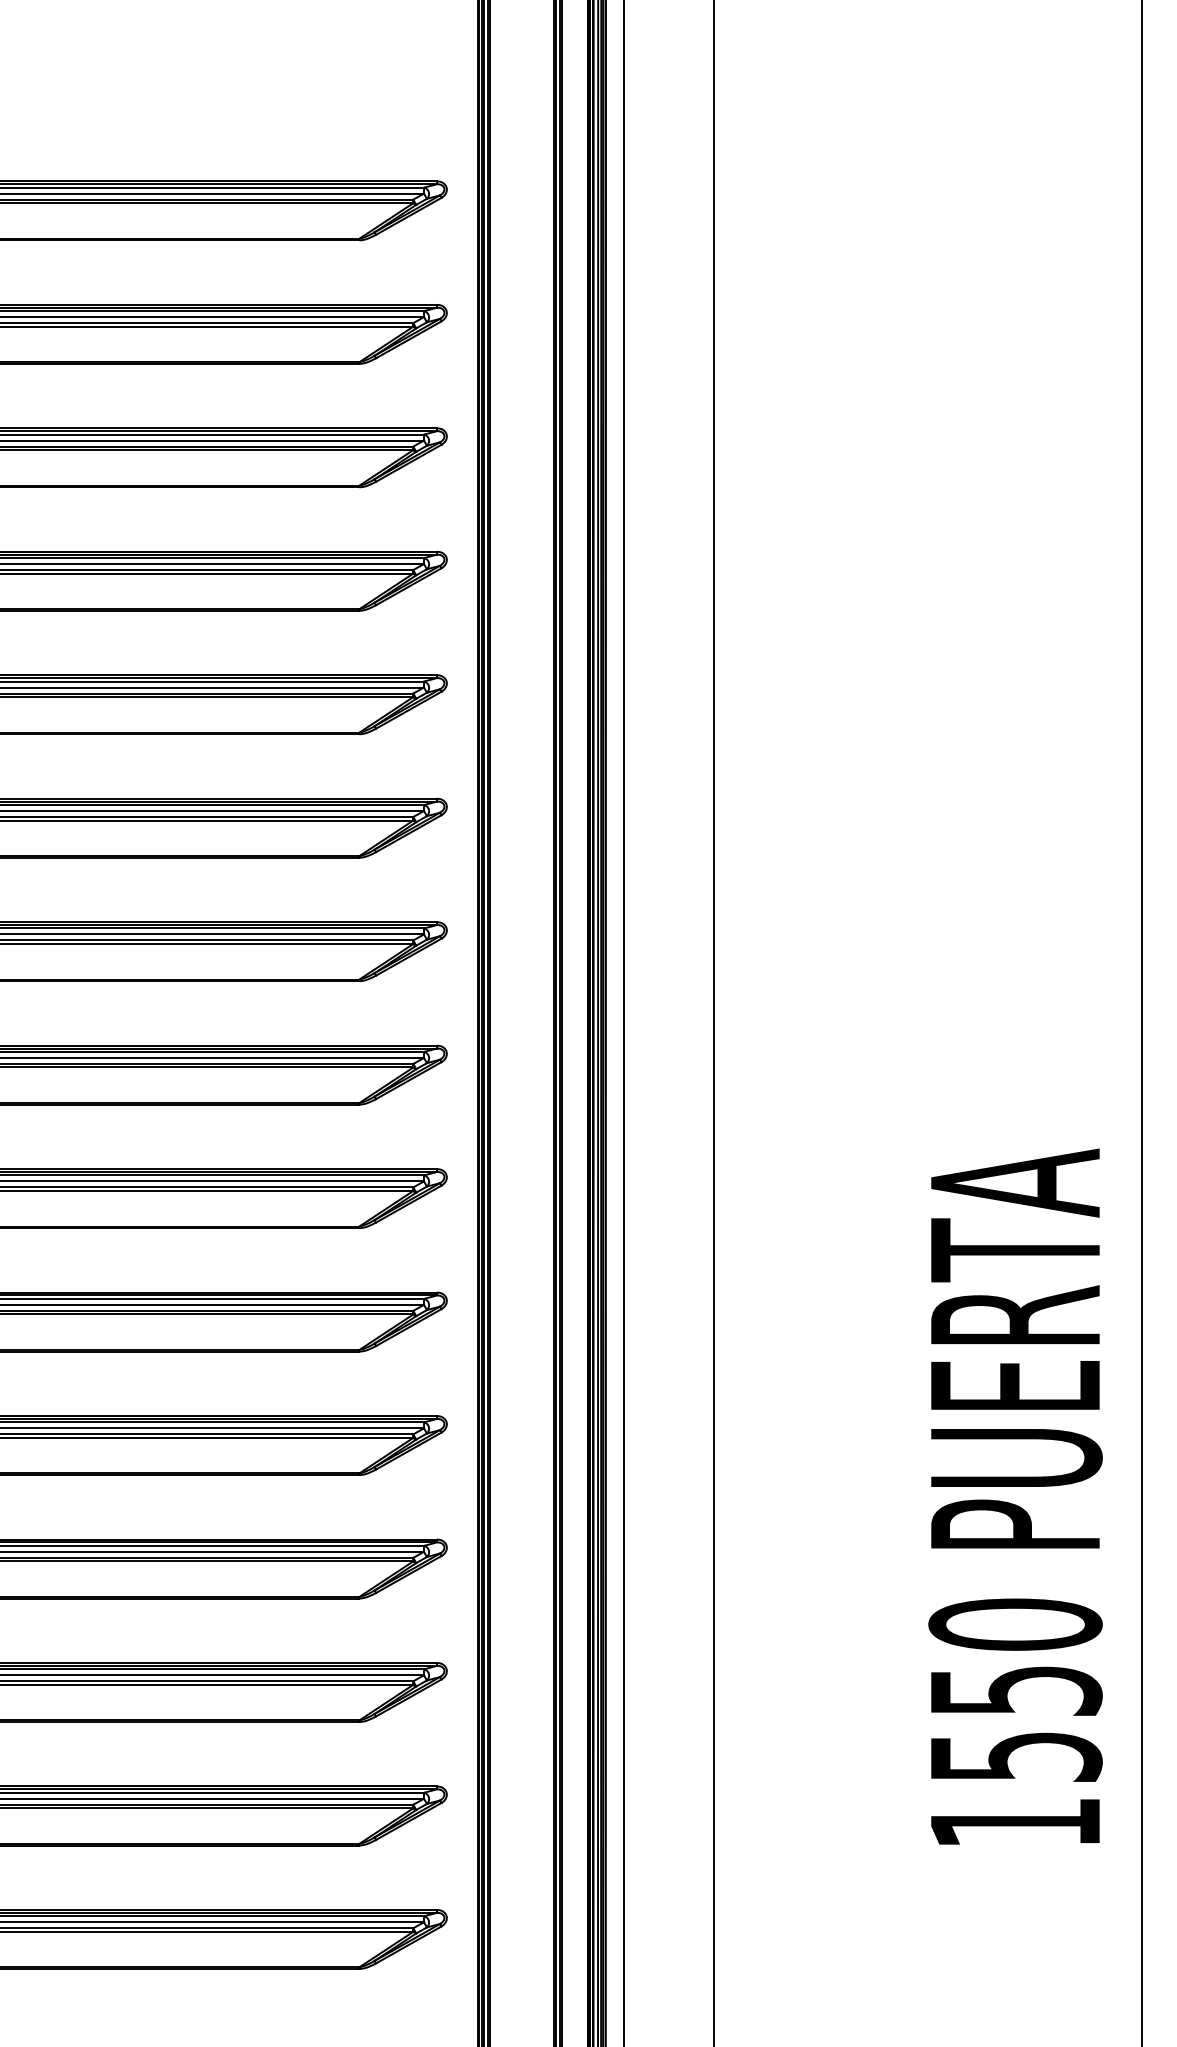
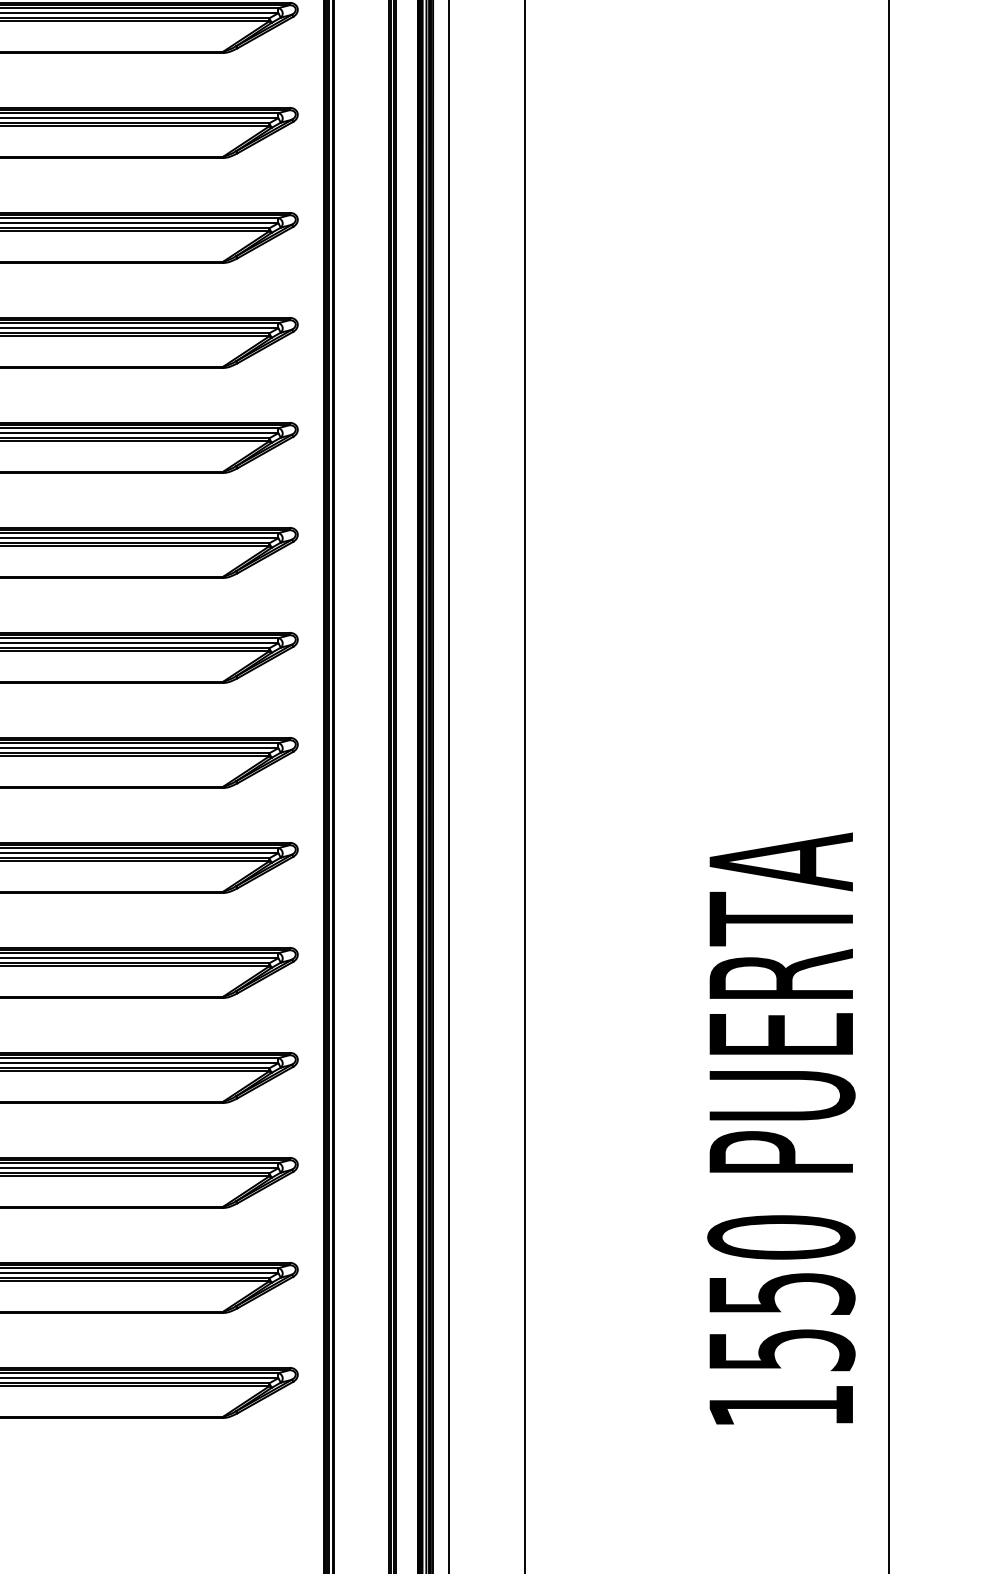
text: (1015, 1496) -> (781, 1128), moved

